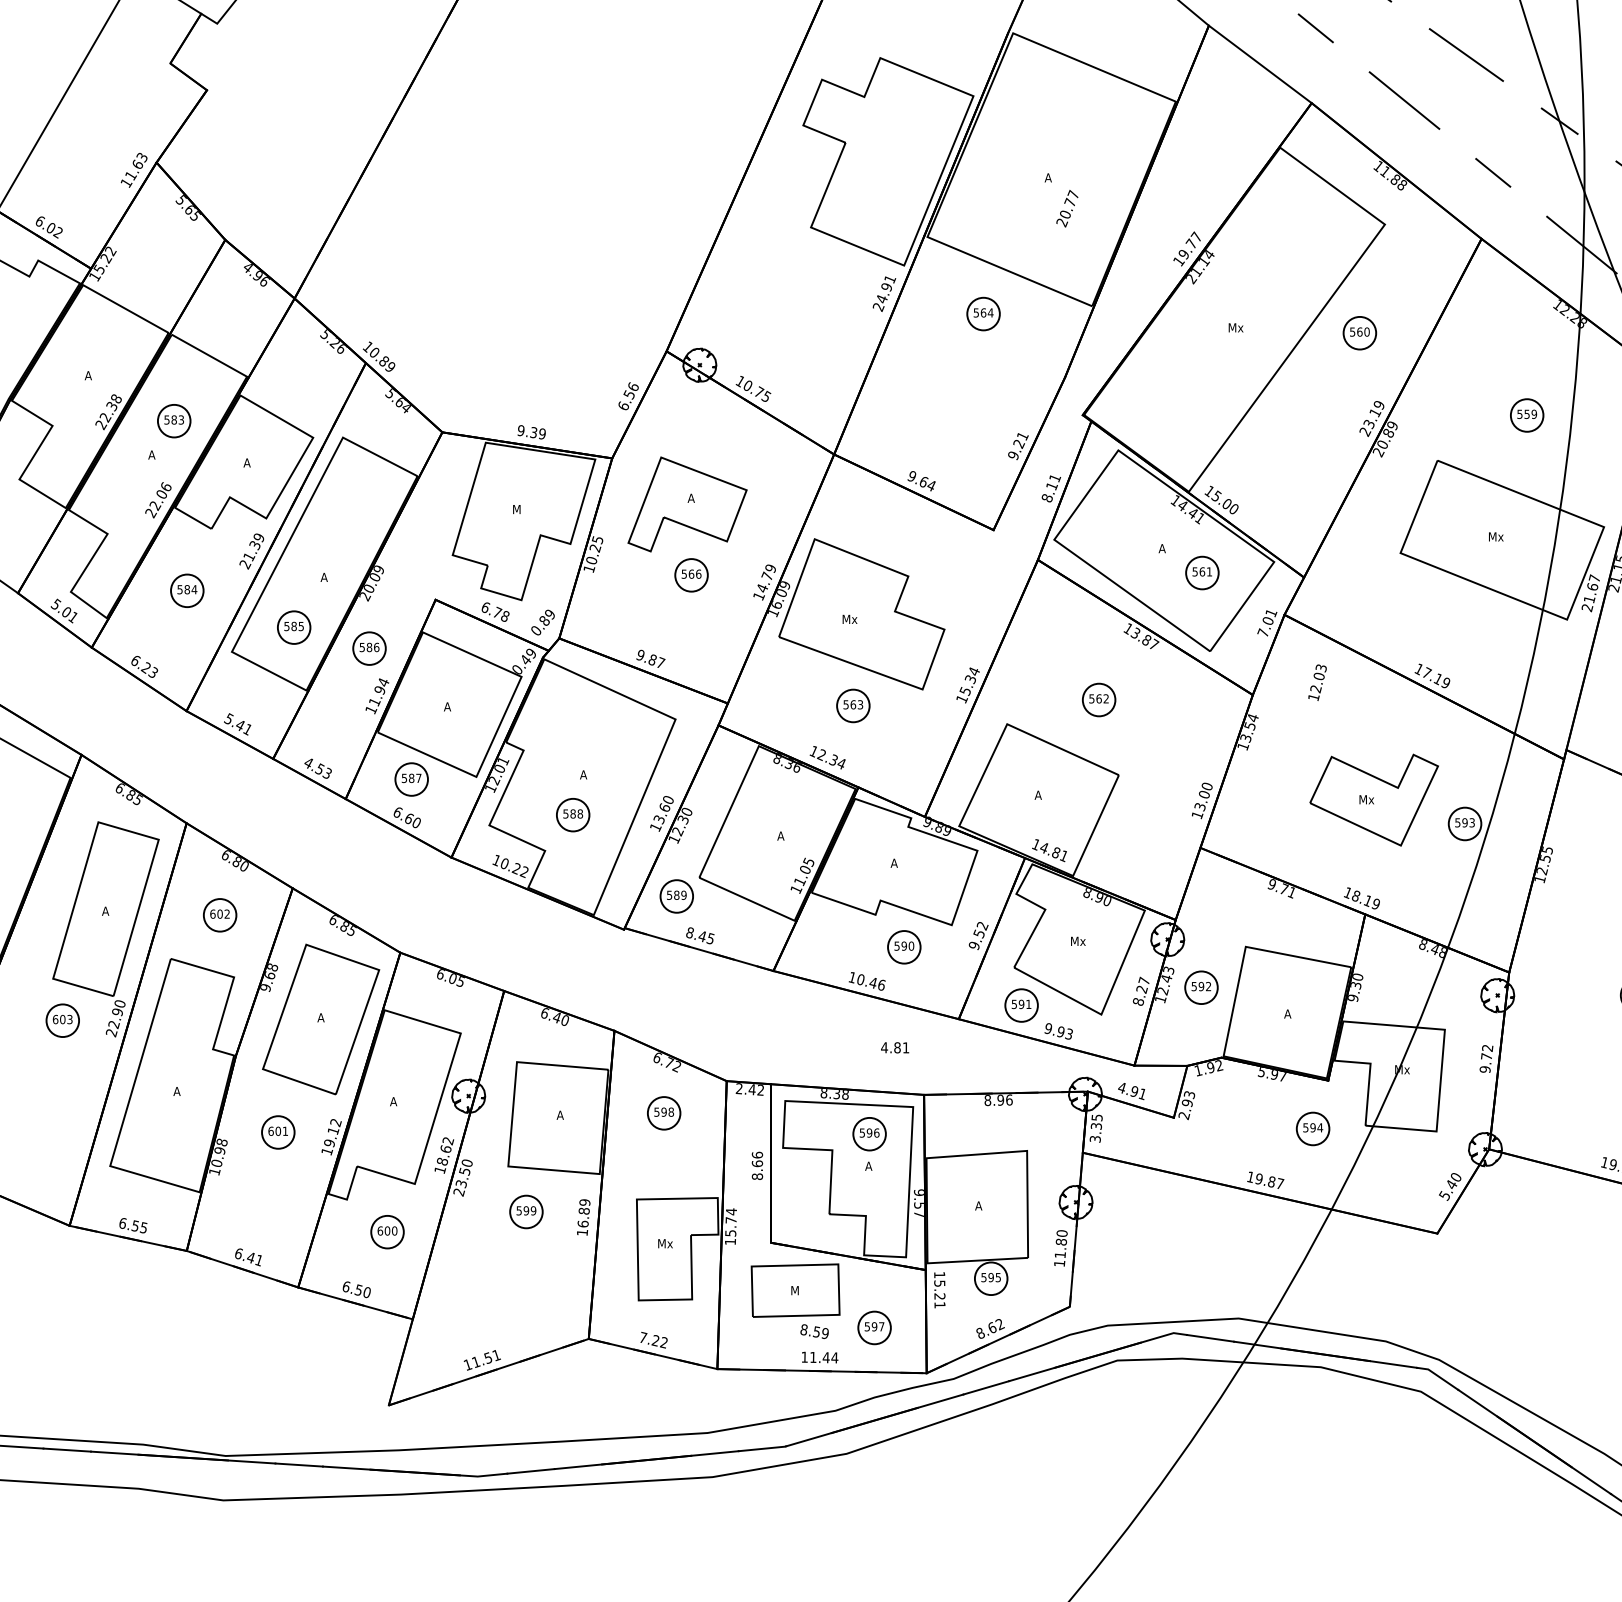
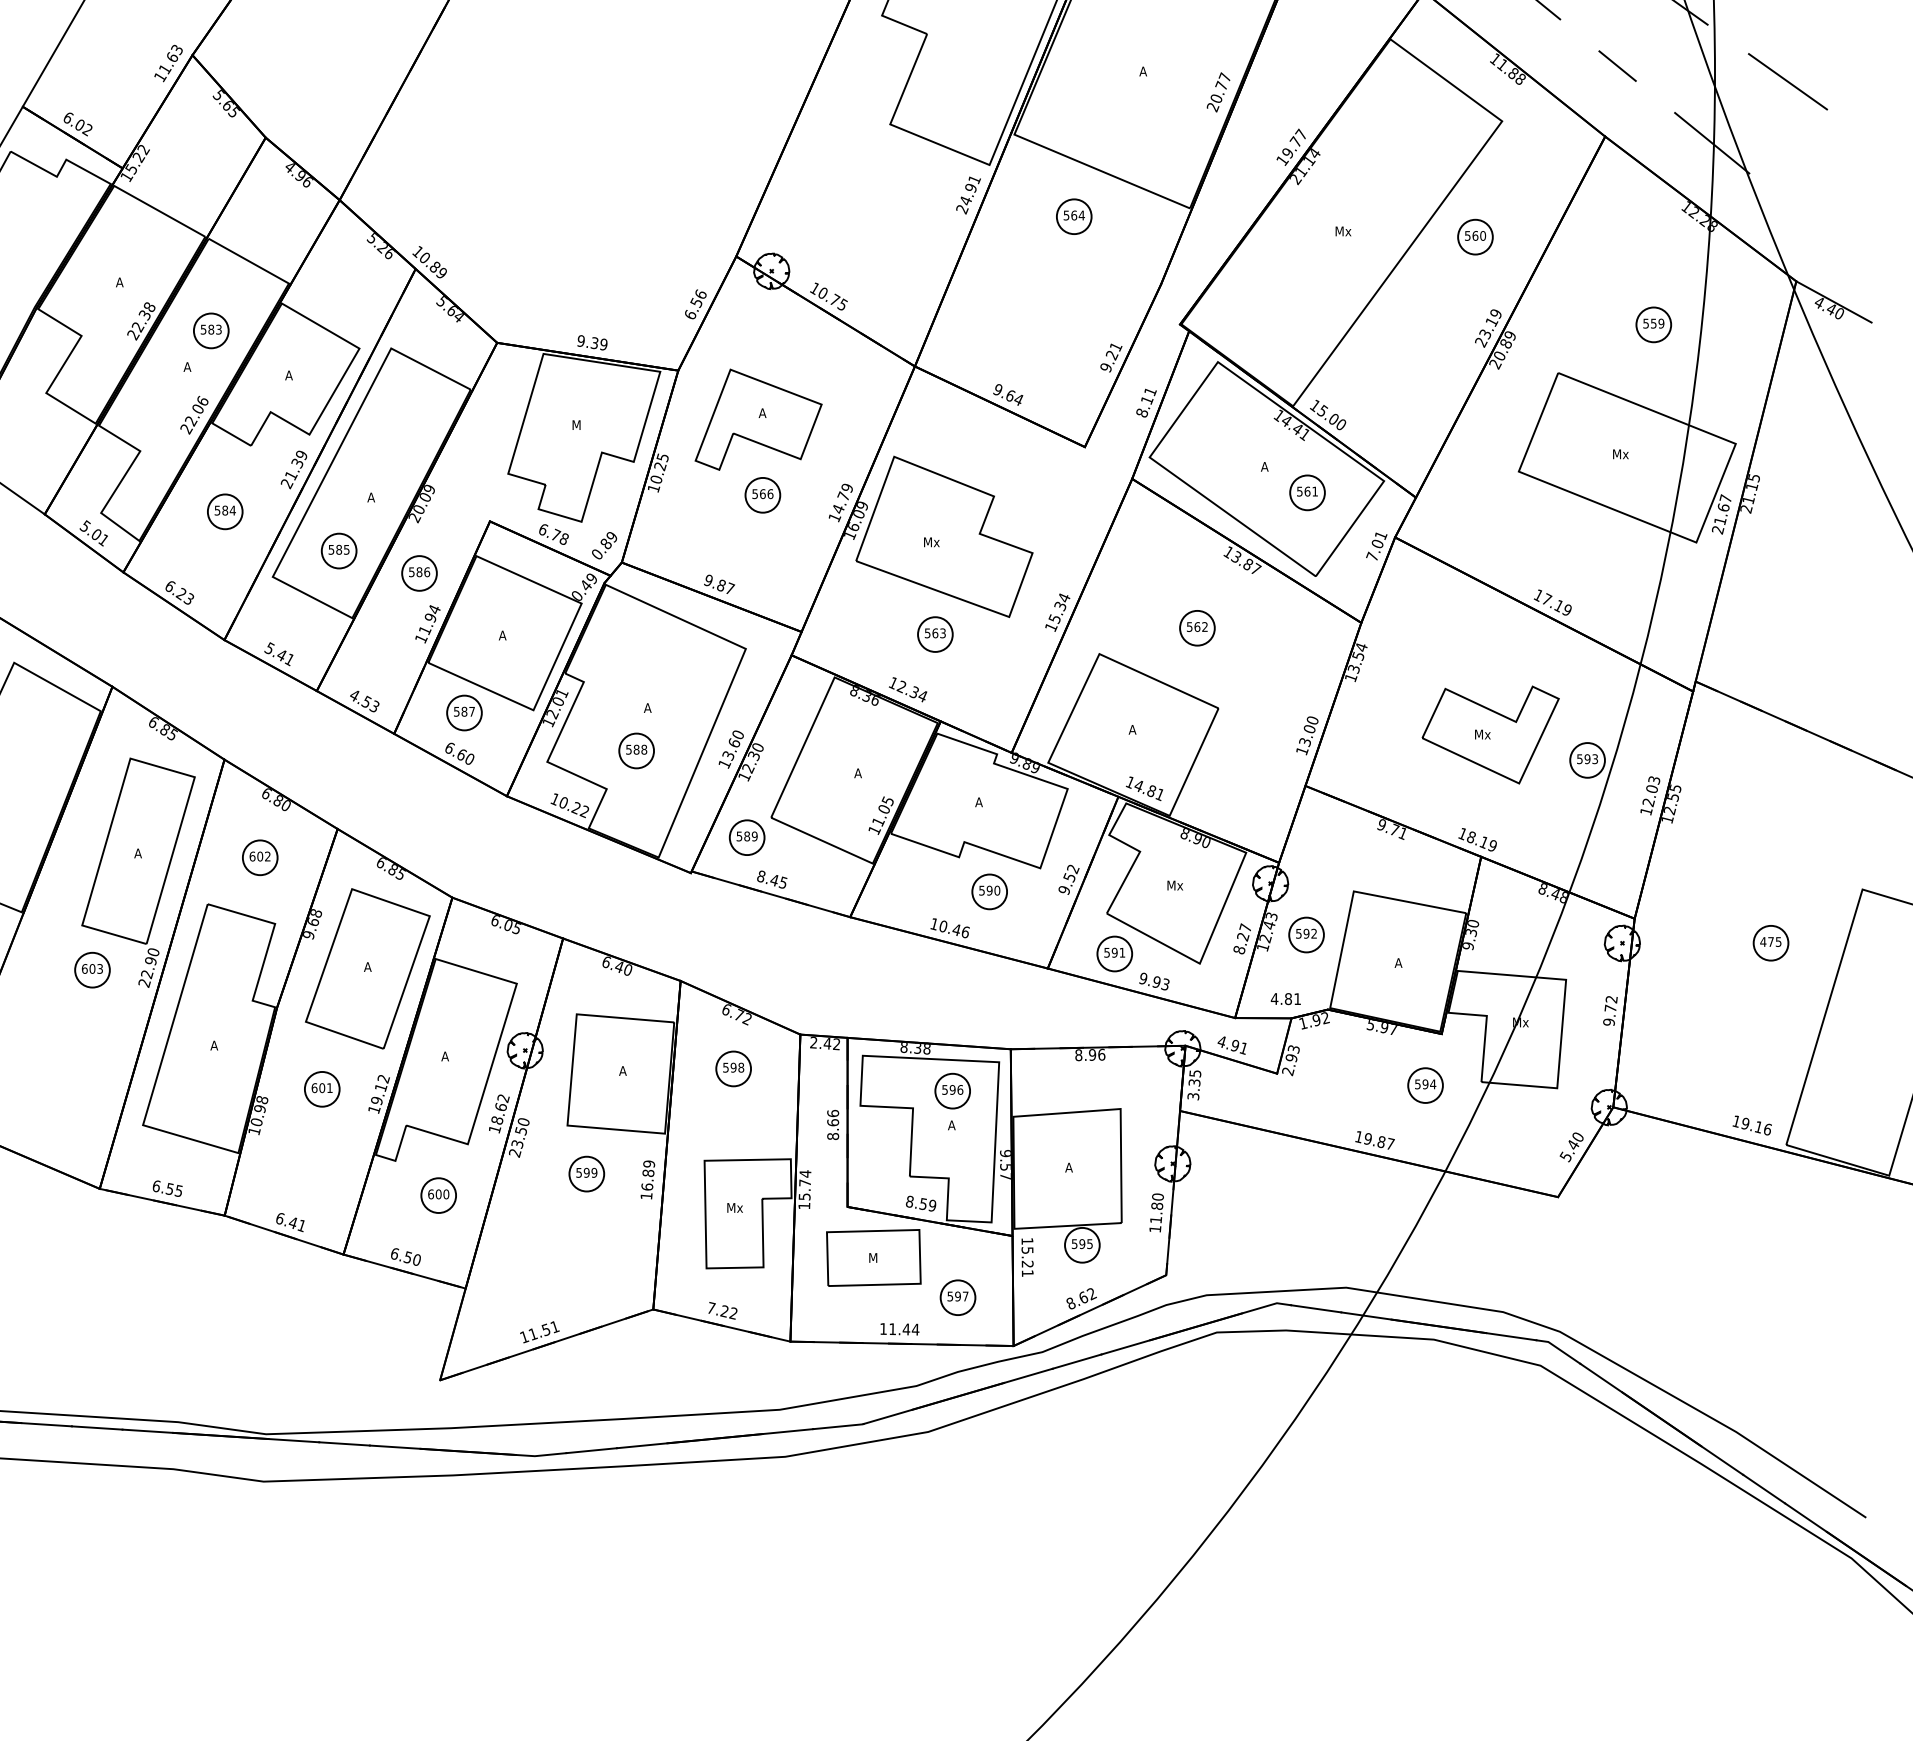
text: (1067, 208) -> (1218, 92), moved
text: (1317, 682) -> (1650, 795), moved
text: (894, 1048) -> (1285, 999), moved
text: (815, 1331) -> (921, 1203), moved

